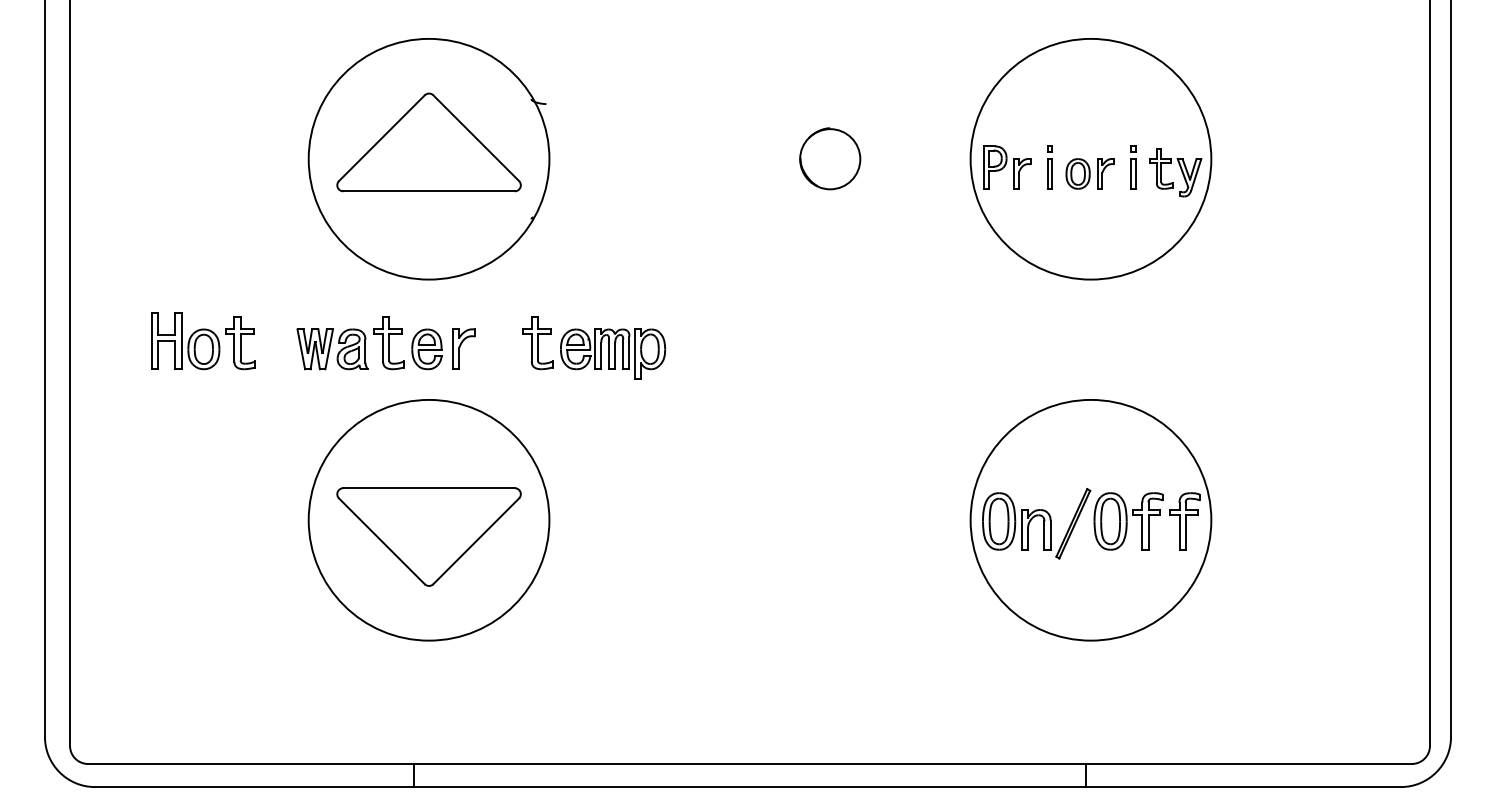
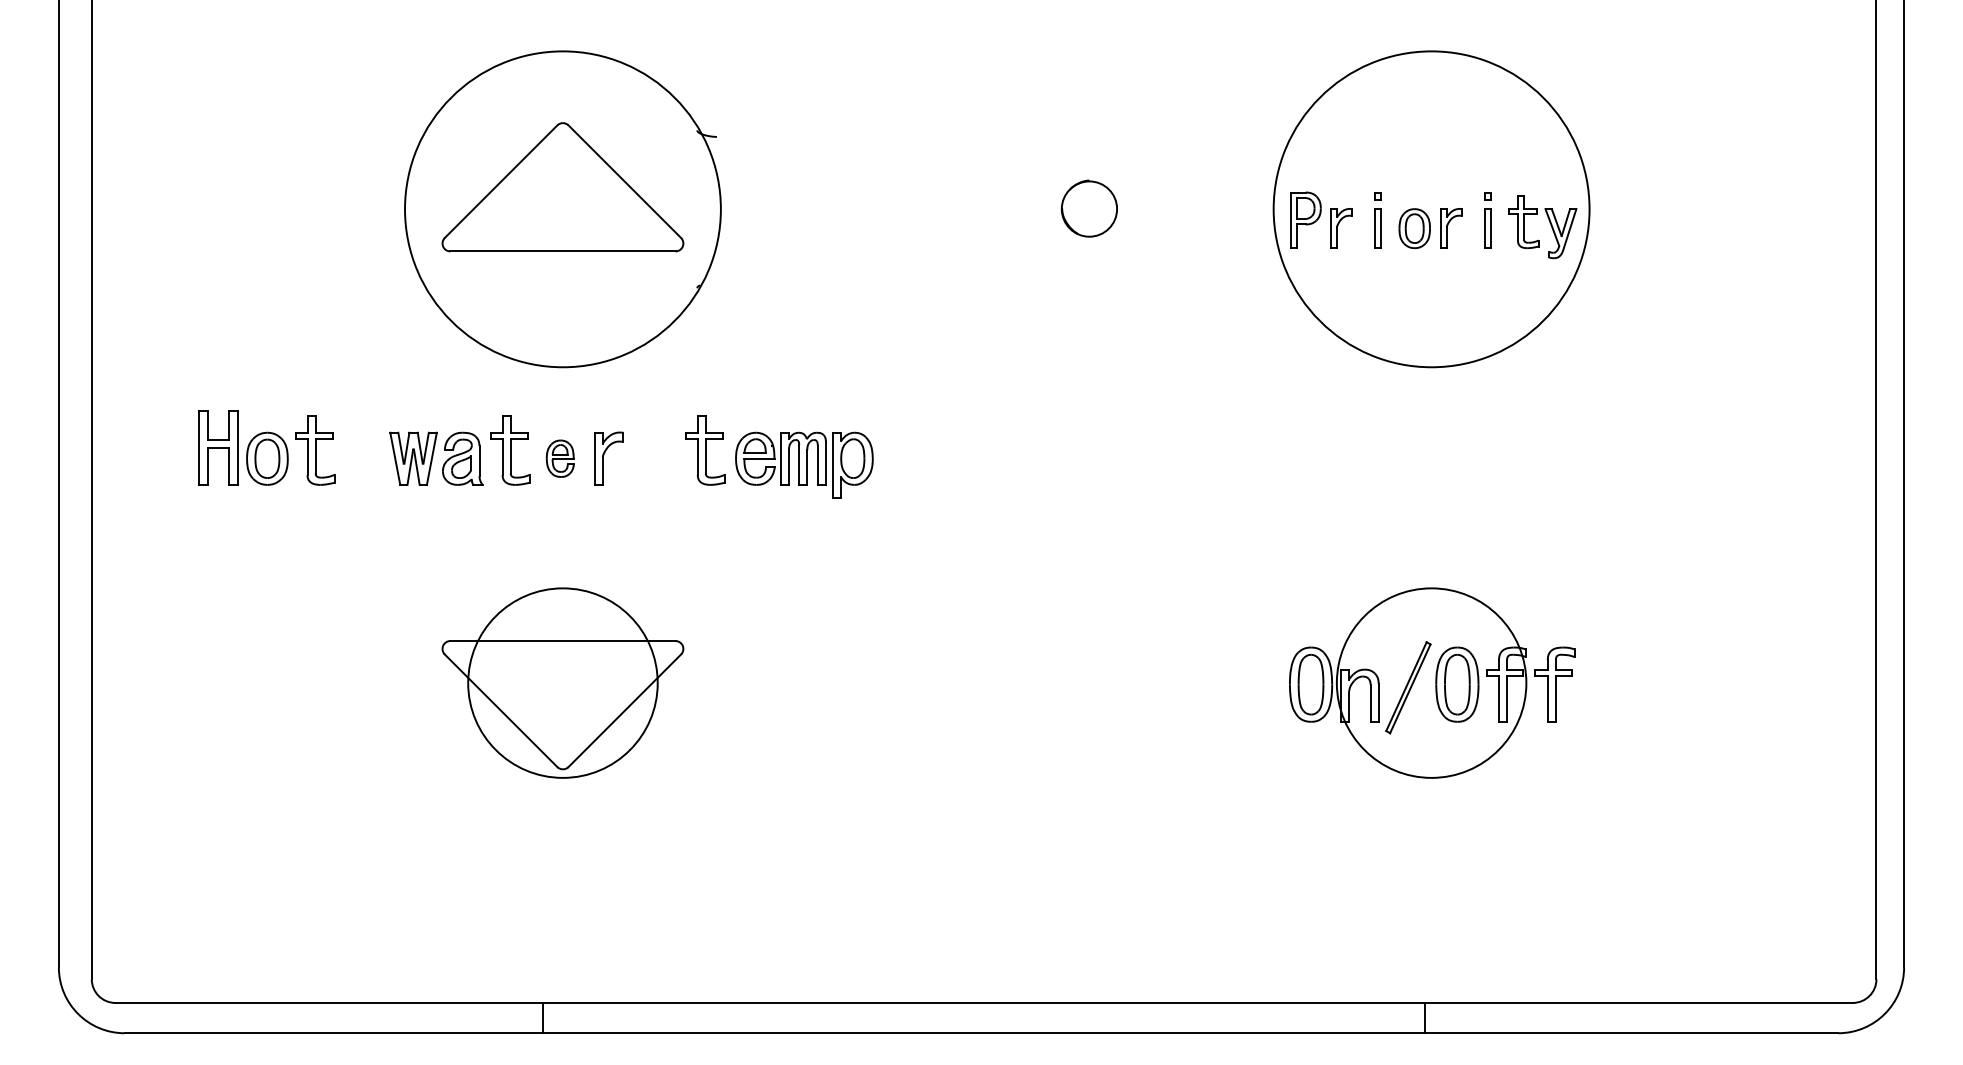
part: (830, 158) -> (1089, 208), size x0.7
part: (427, 349) -> (560, 458), size x0.7
circle: (428, 520) -> (562, 683), size x0.6
circle: (1090, 520) -> (1431, 683), size x0.6

